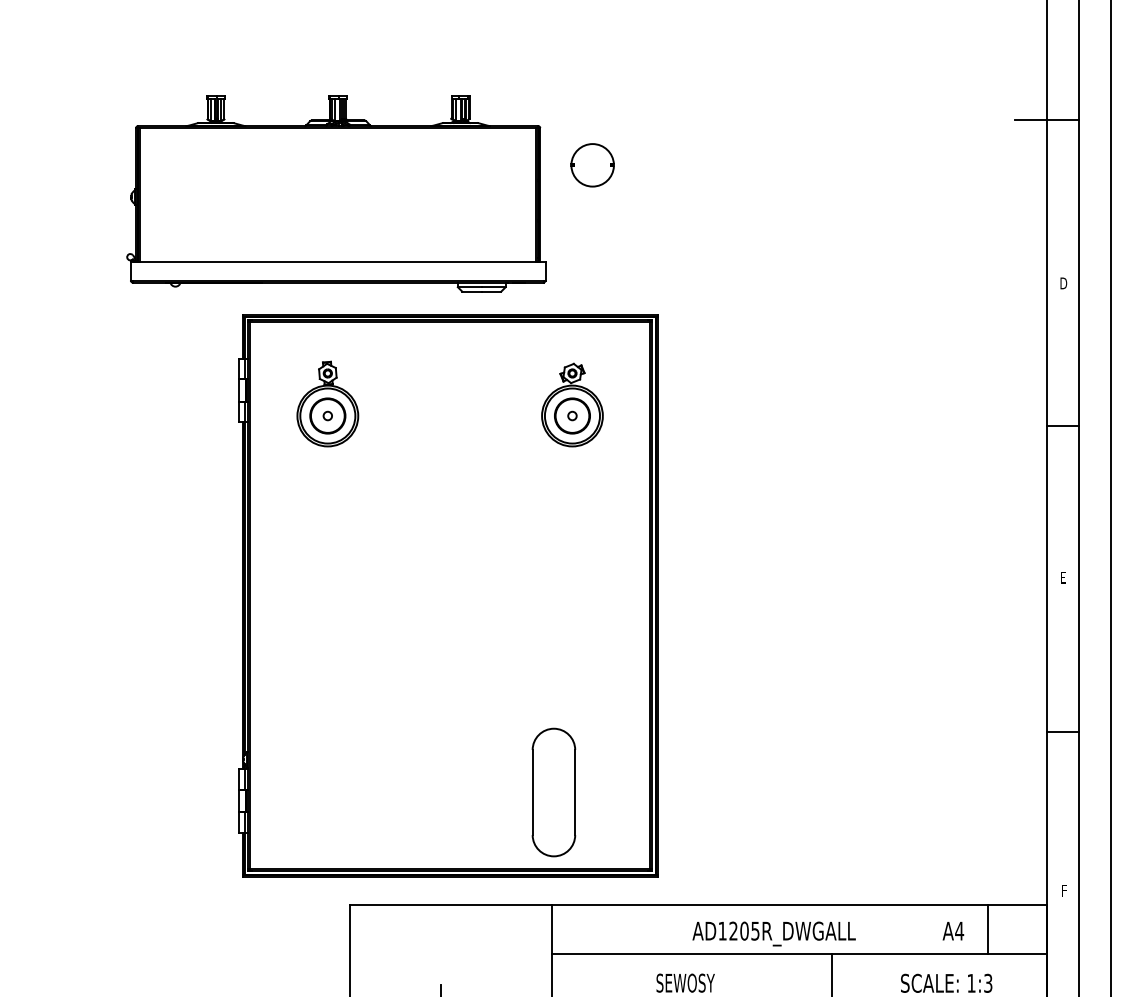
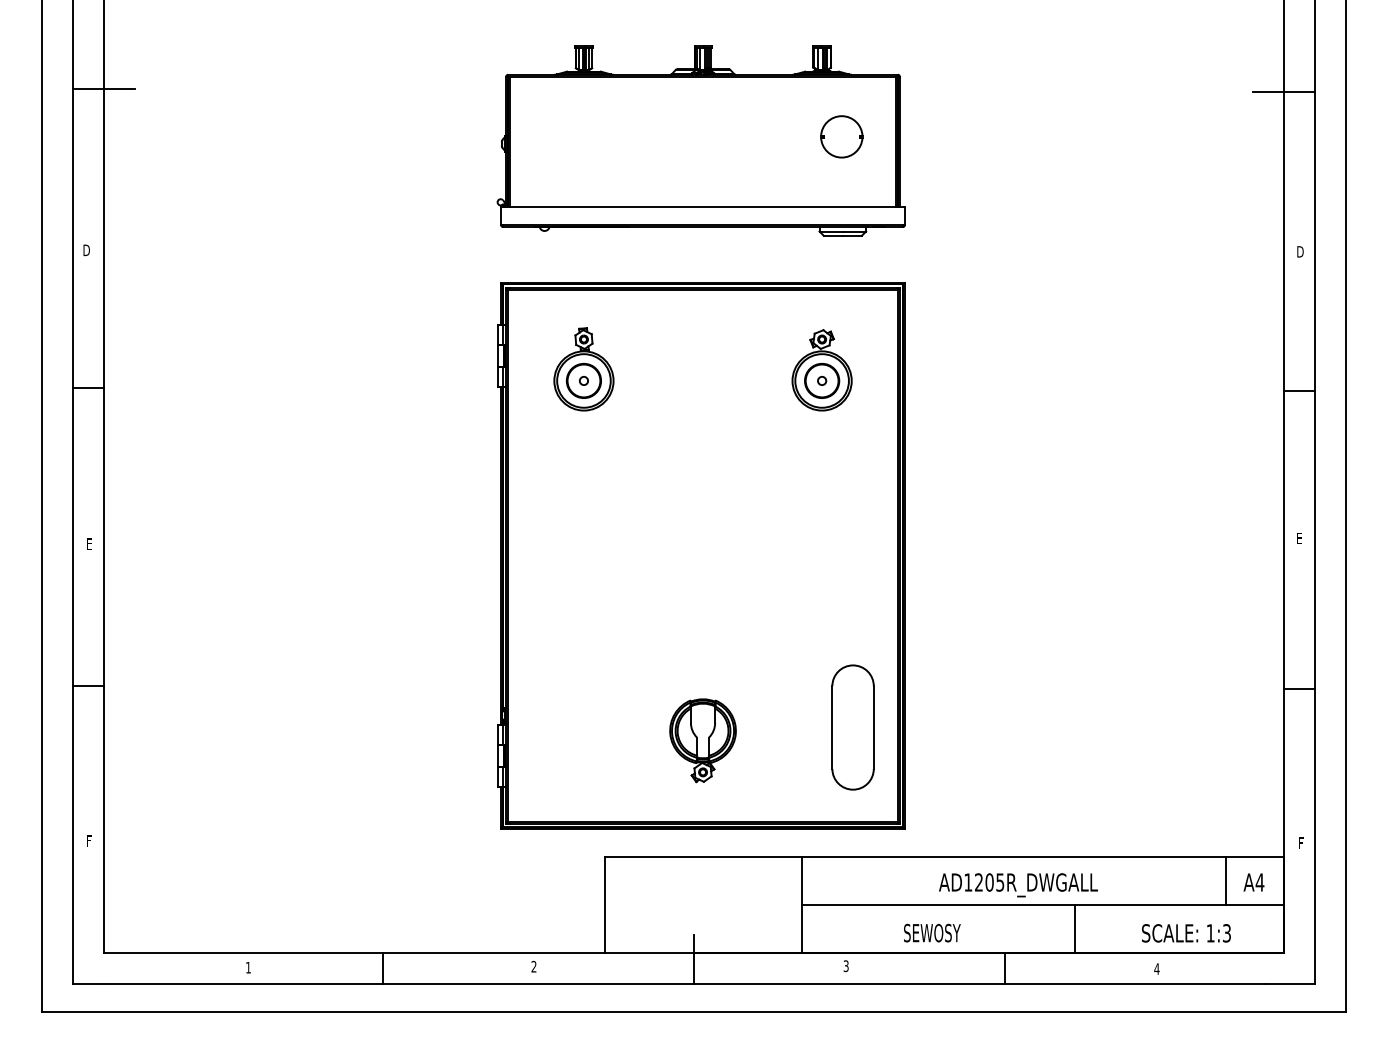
part: (335, 193) -> (700, 140), moved
part: (449, 785) -> (702, 740), added
part: (553, 792) -> (852, 727), moved
text: (952, 931) -> (1253, 882), moved

